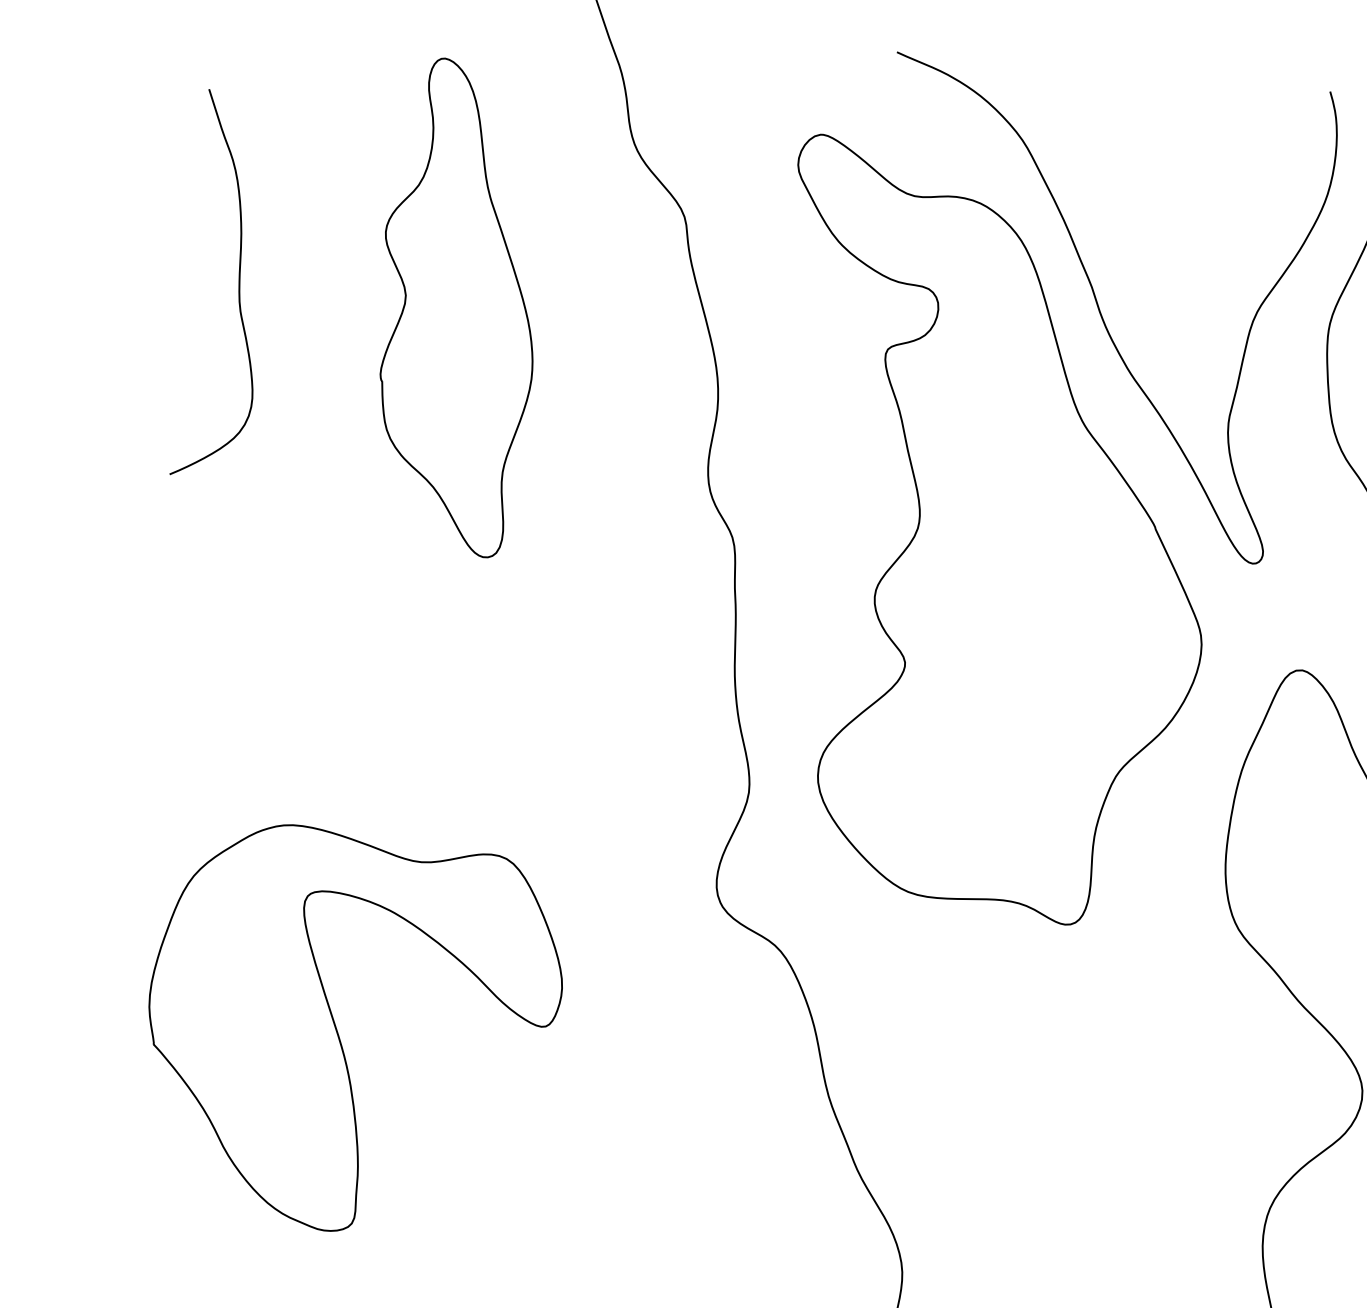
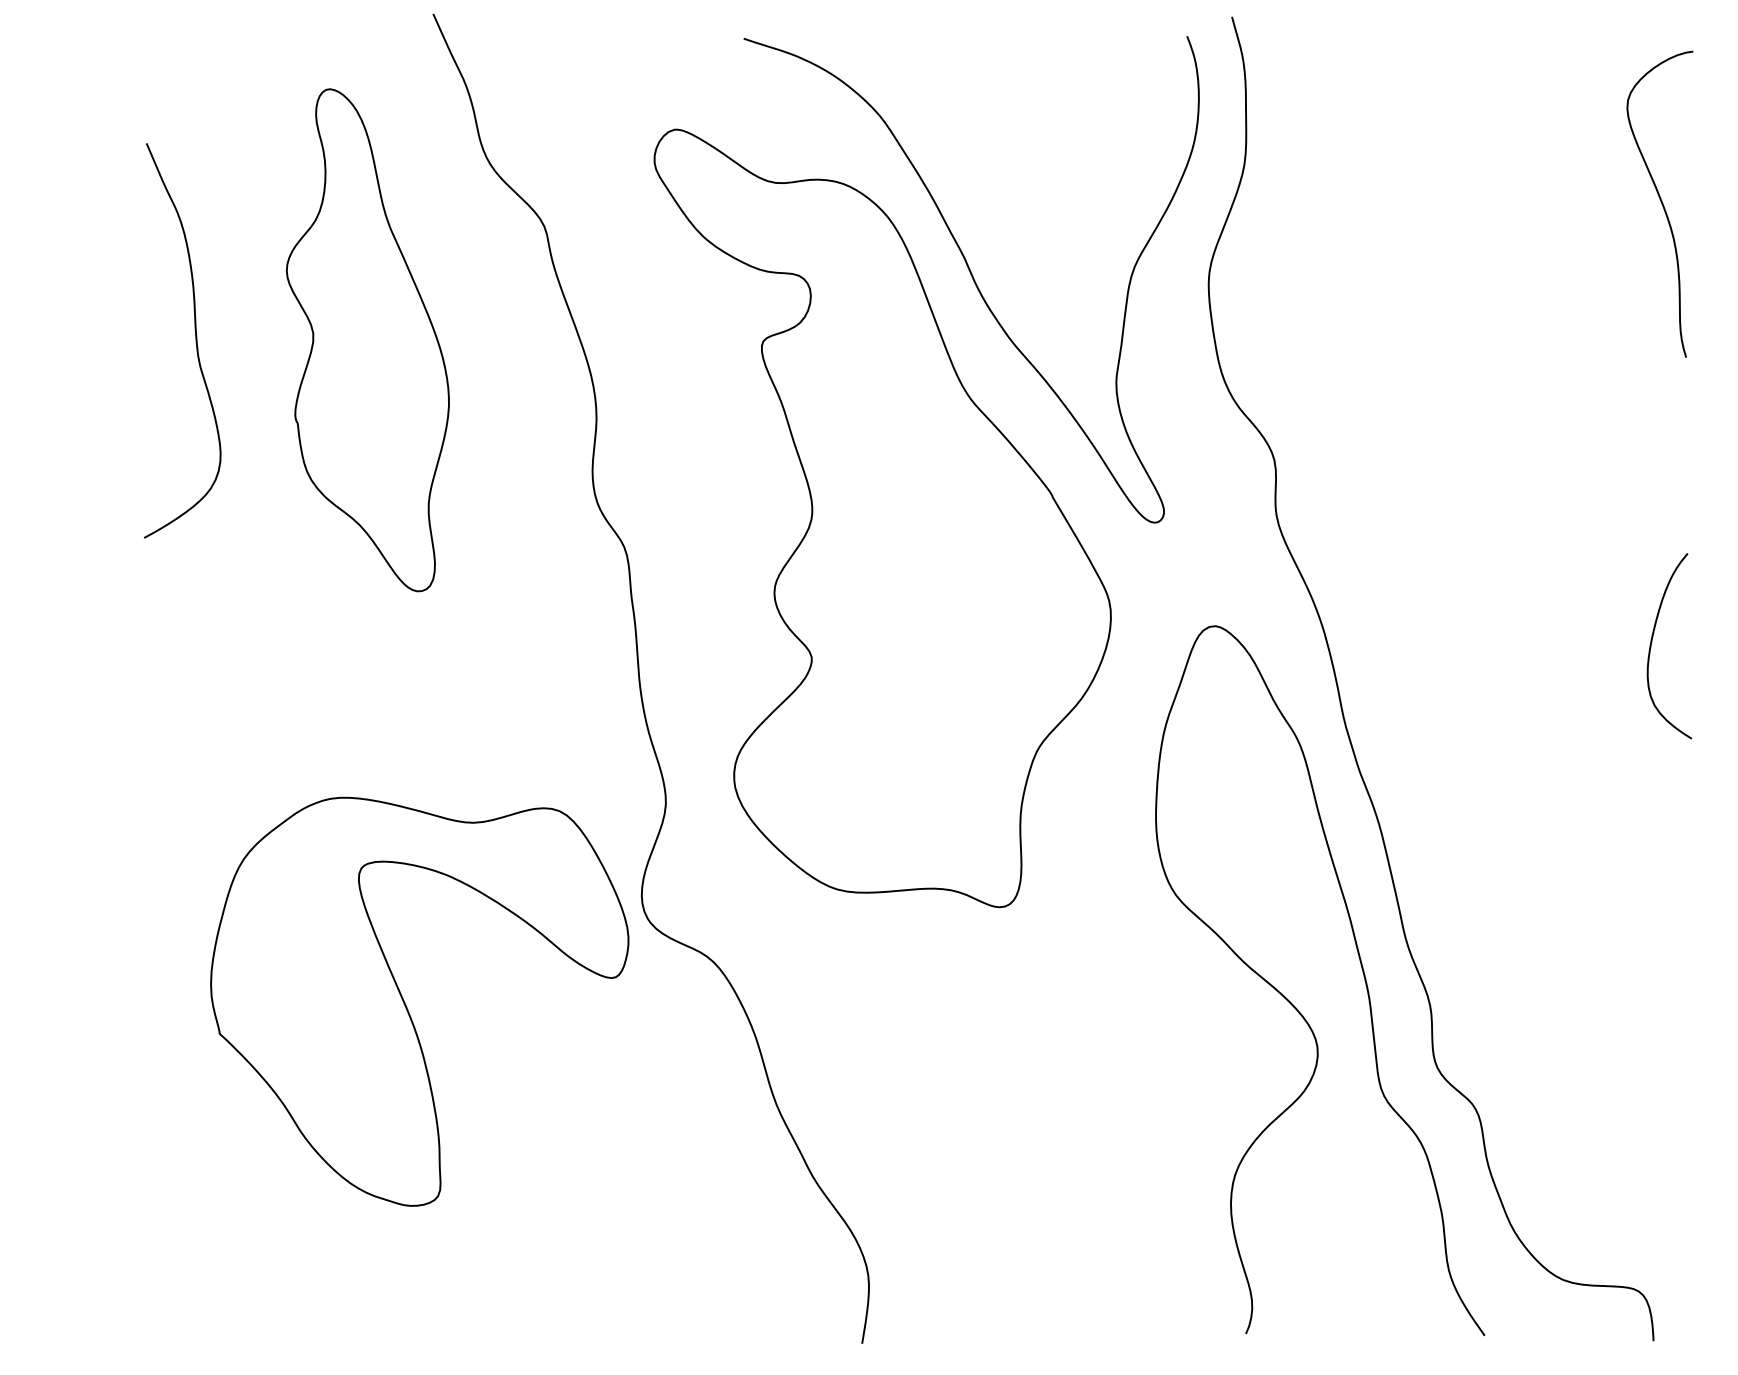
curve: (238, 286) -> (195, 340), moved
part: (458, 307) -> (367, 340), moved
part: (339, 1036) -> (407, 1007), moved

